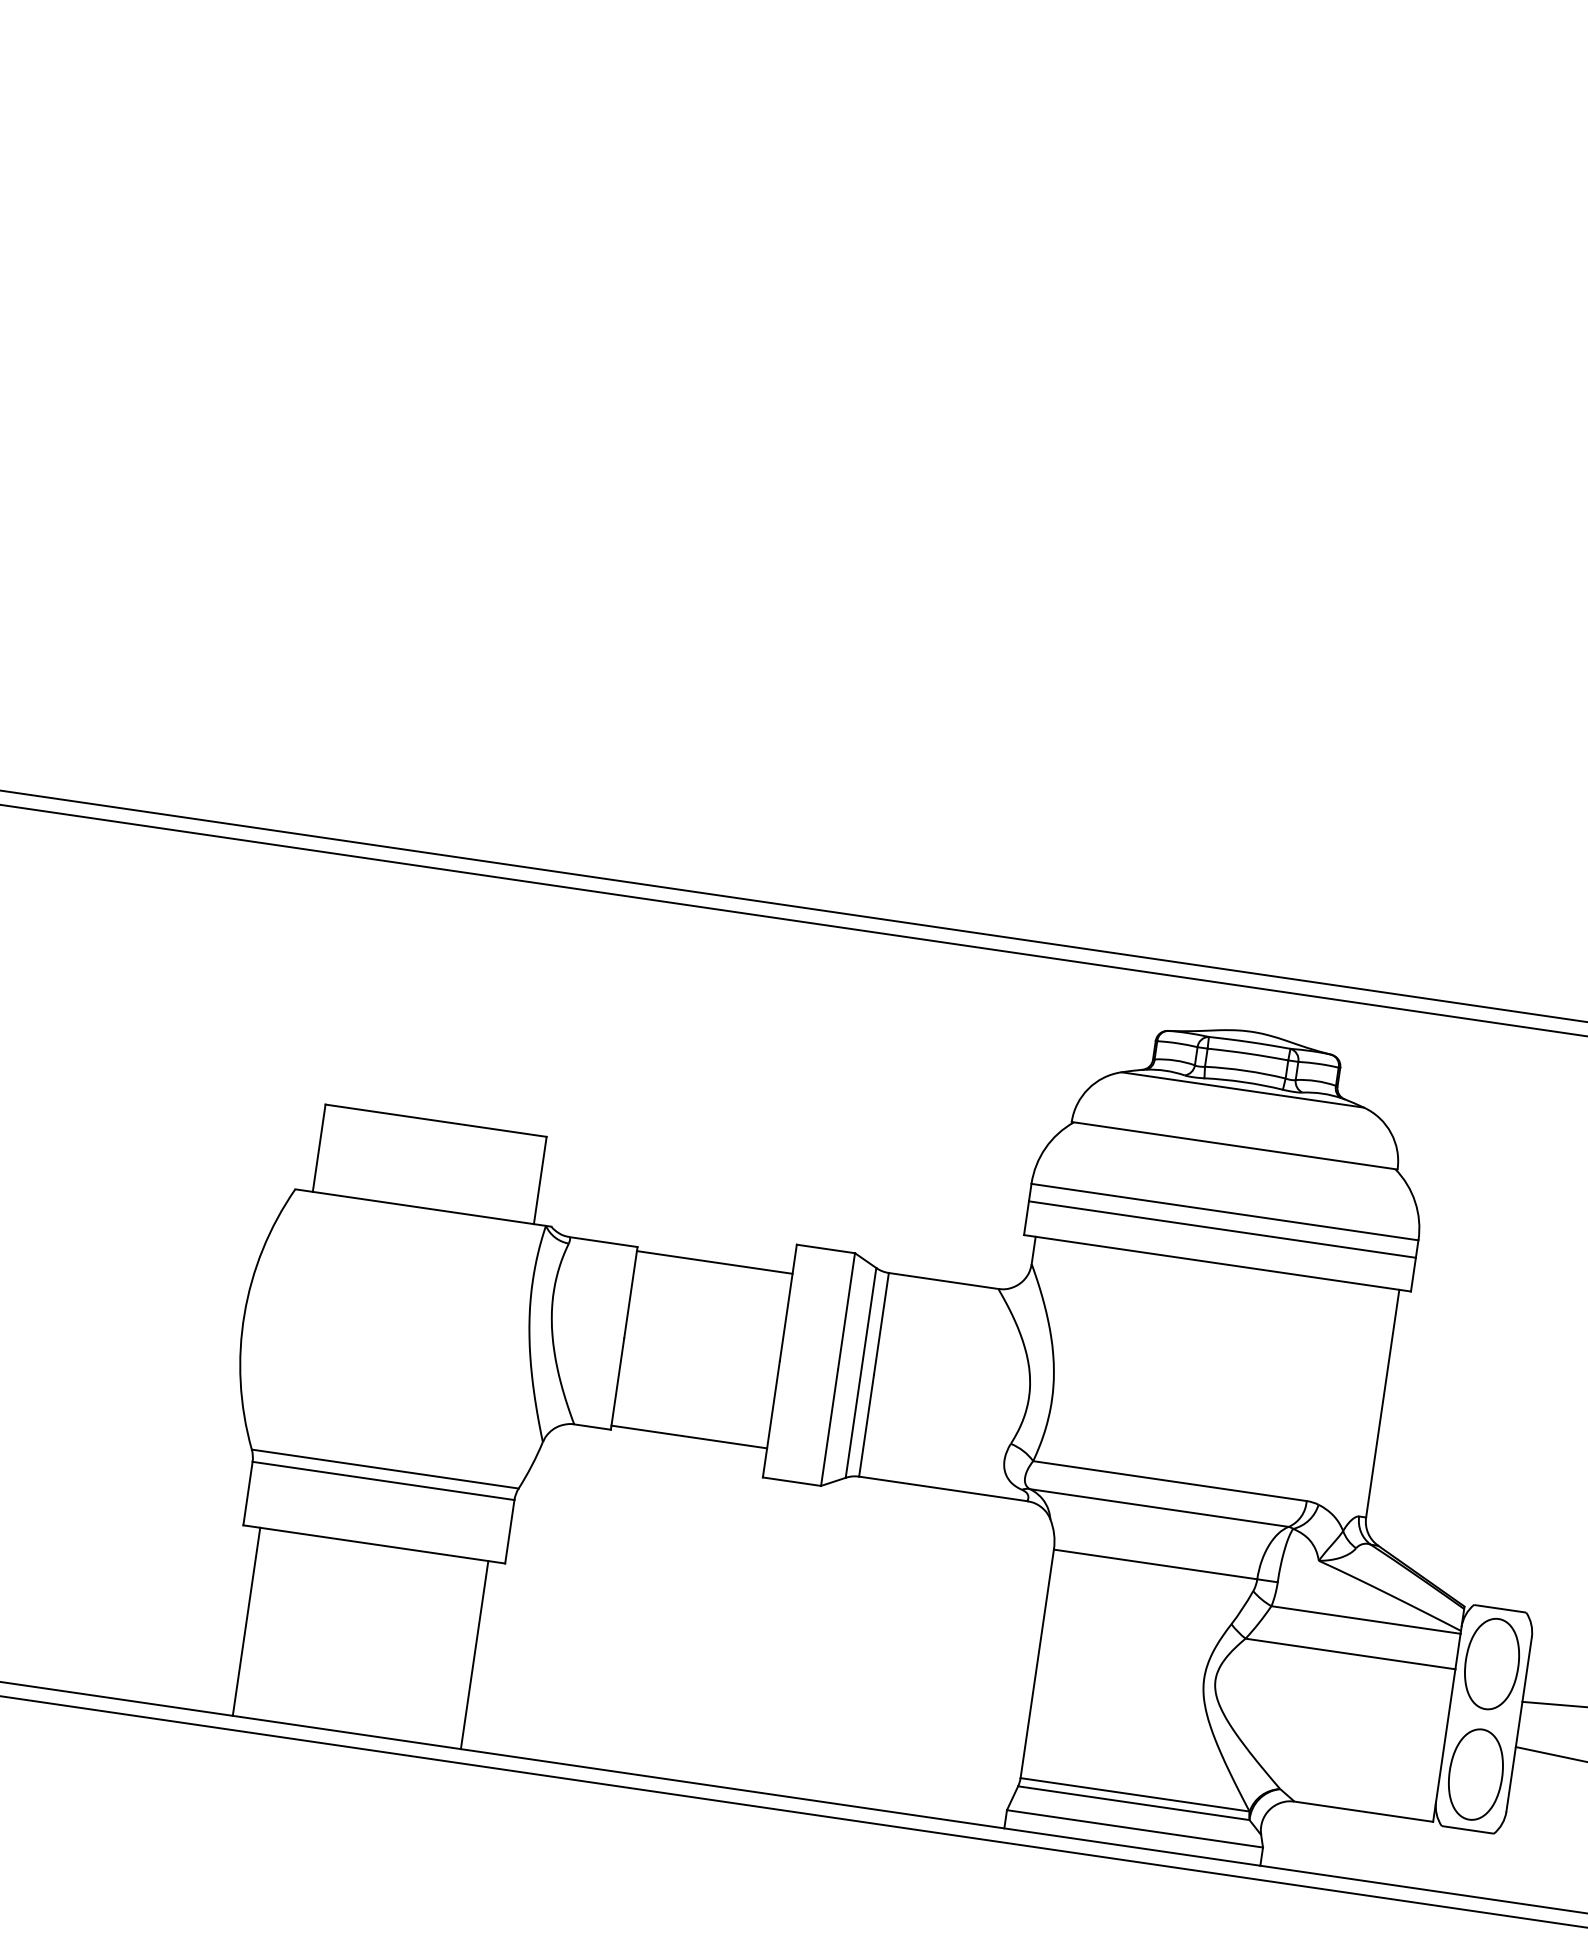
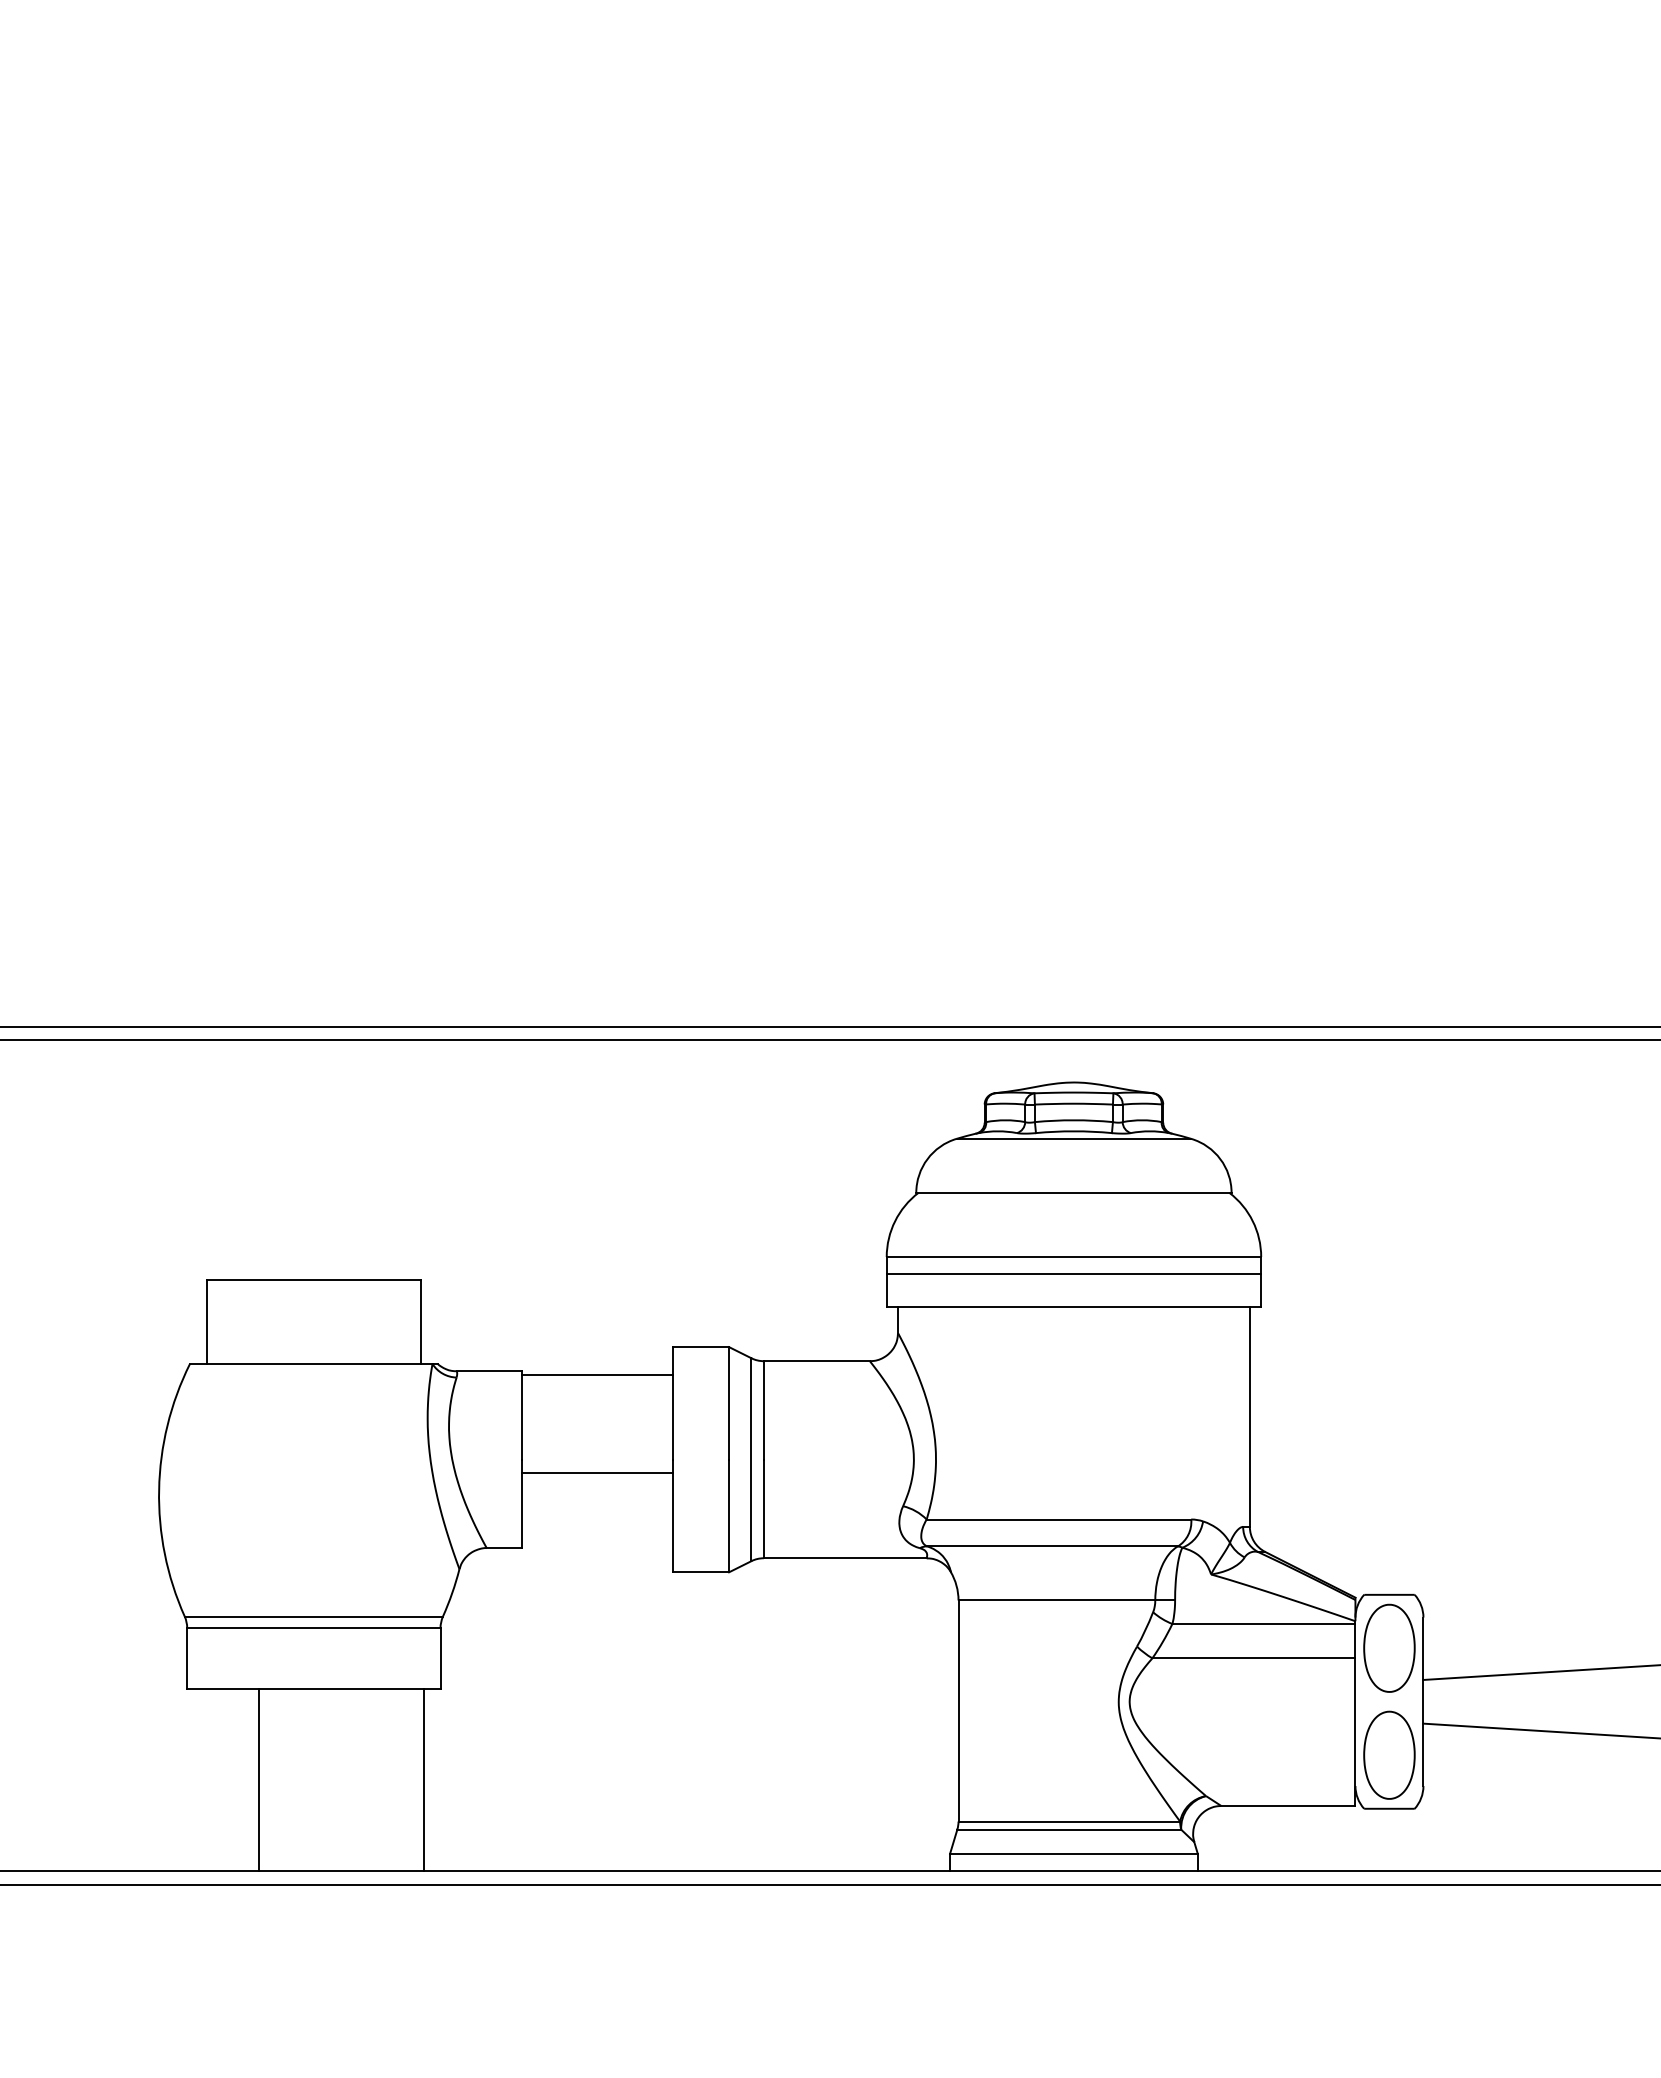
line: (689, 1437) -> (597, 1473), moved
line: (246, 1621) -> (258, 1780), moved

